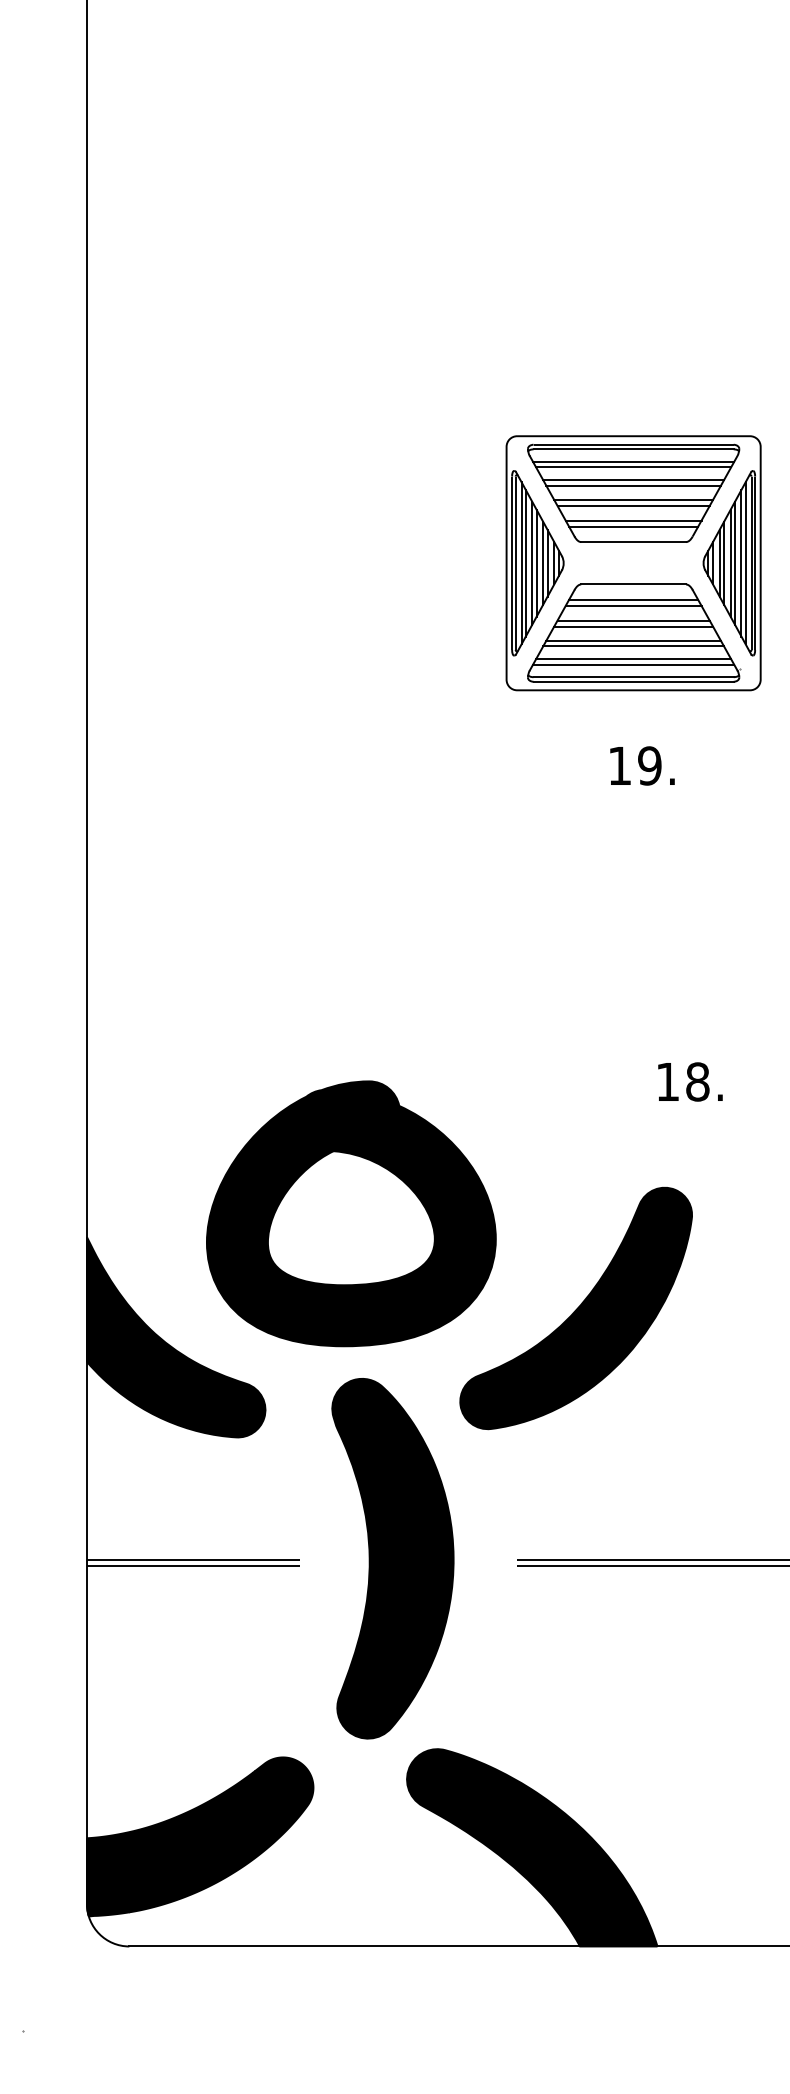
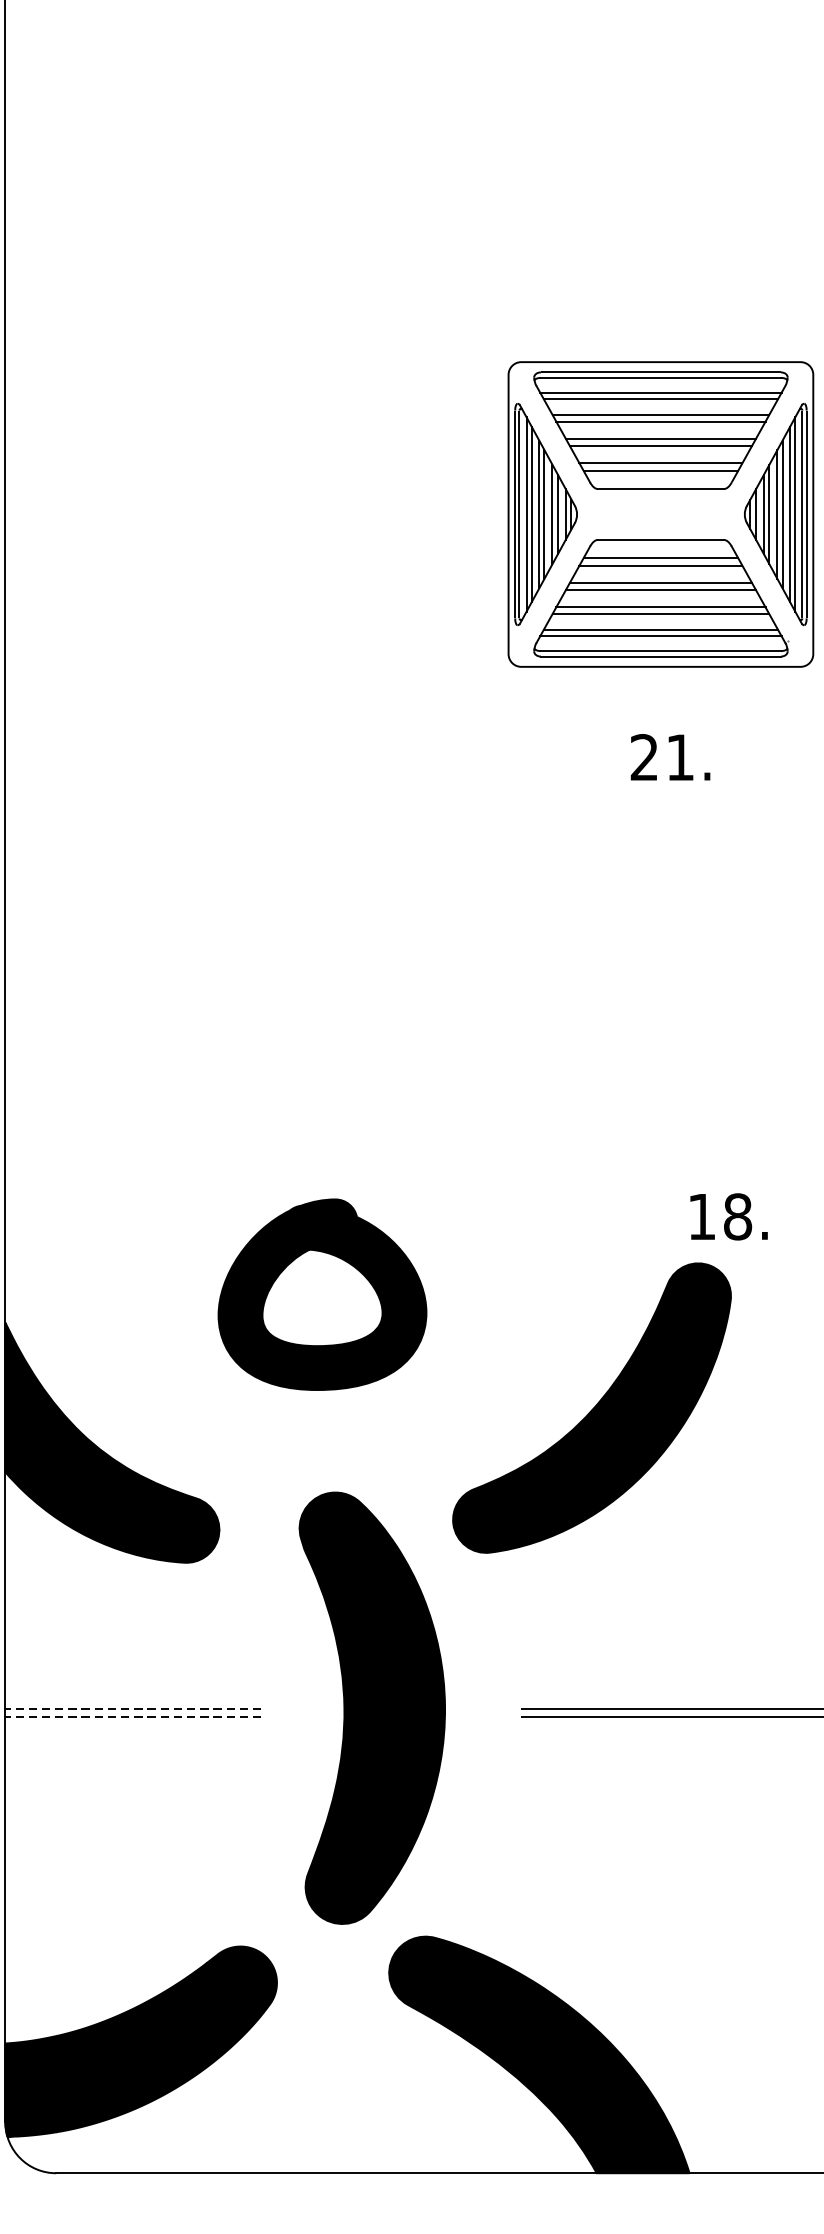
text: (634, 765) -> (661, 757), 19. -> 21.
text: (690, 1081) -> (729, 1216), moved
part: (351, 1213) -> (322, 1294), size x0.6
line: (193, 1559) -> (133, 1709), solid -> dashed
line: (193, 1566) -> (133, 1717), solid -> dashed

